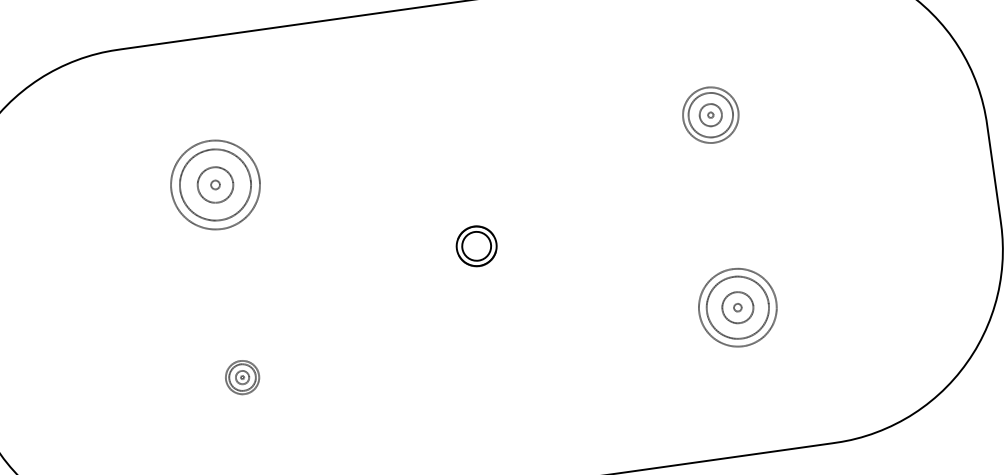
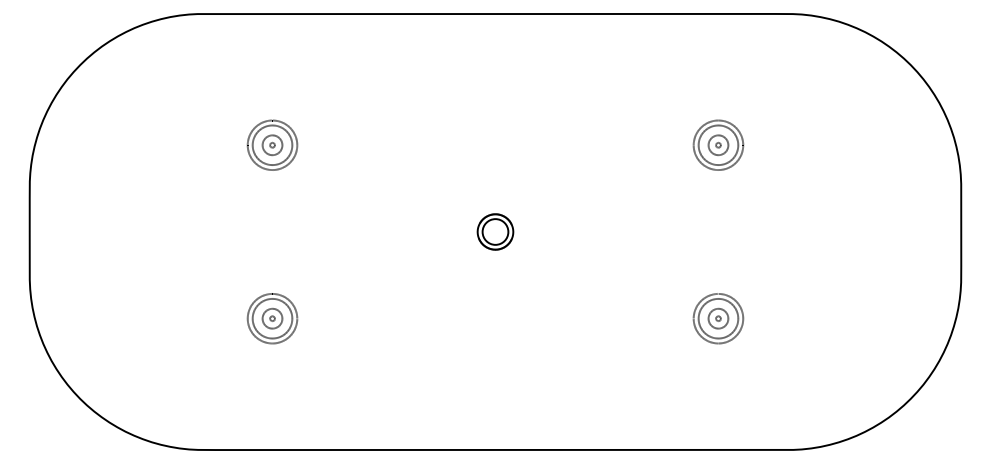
part: (215, 183) -> (272, 144), size x0.62
part: (737, 307) -> (718, 318), size x0.71
part: (242, 377) -> (272, 318), size x1.67

